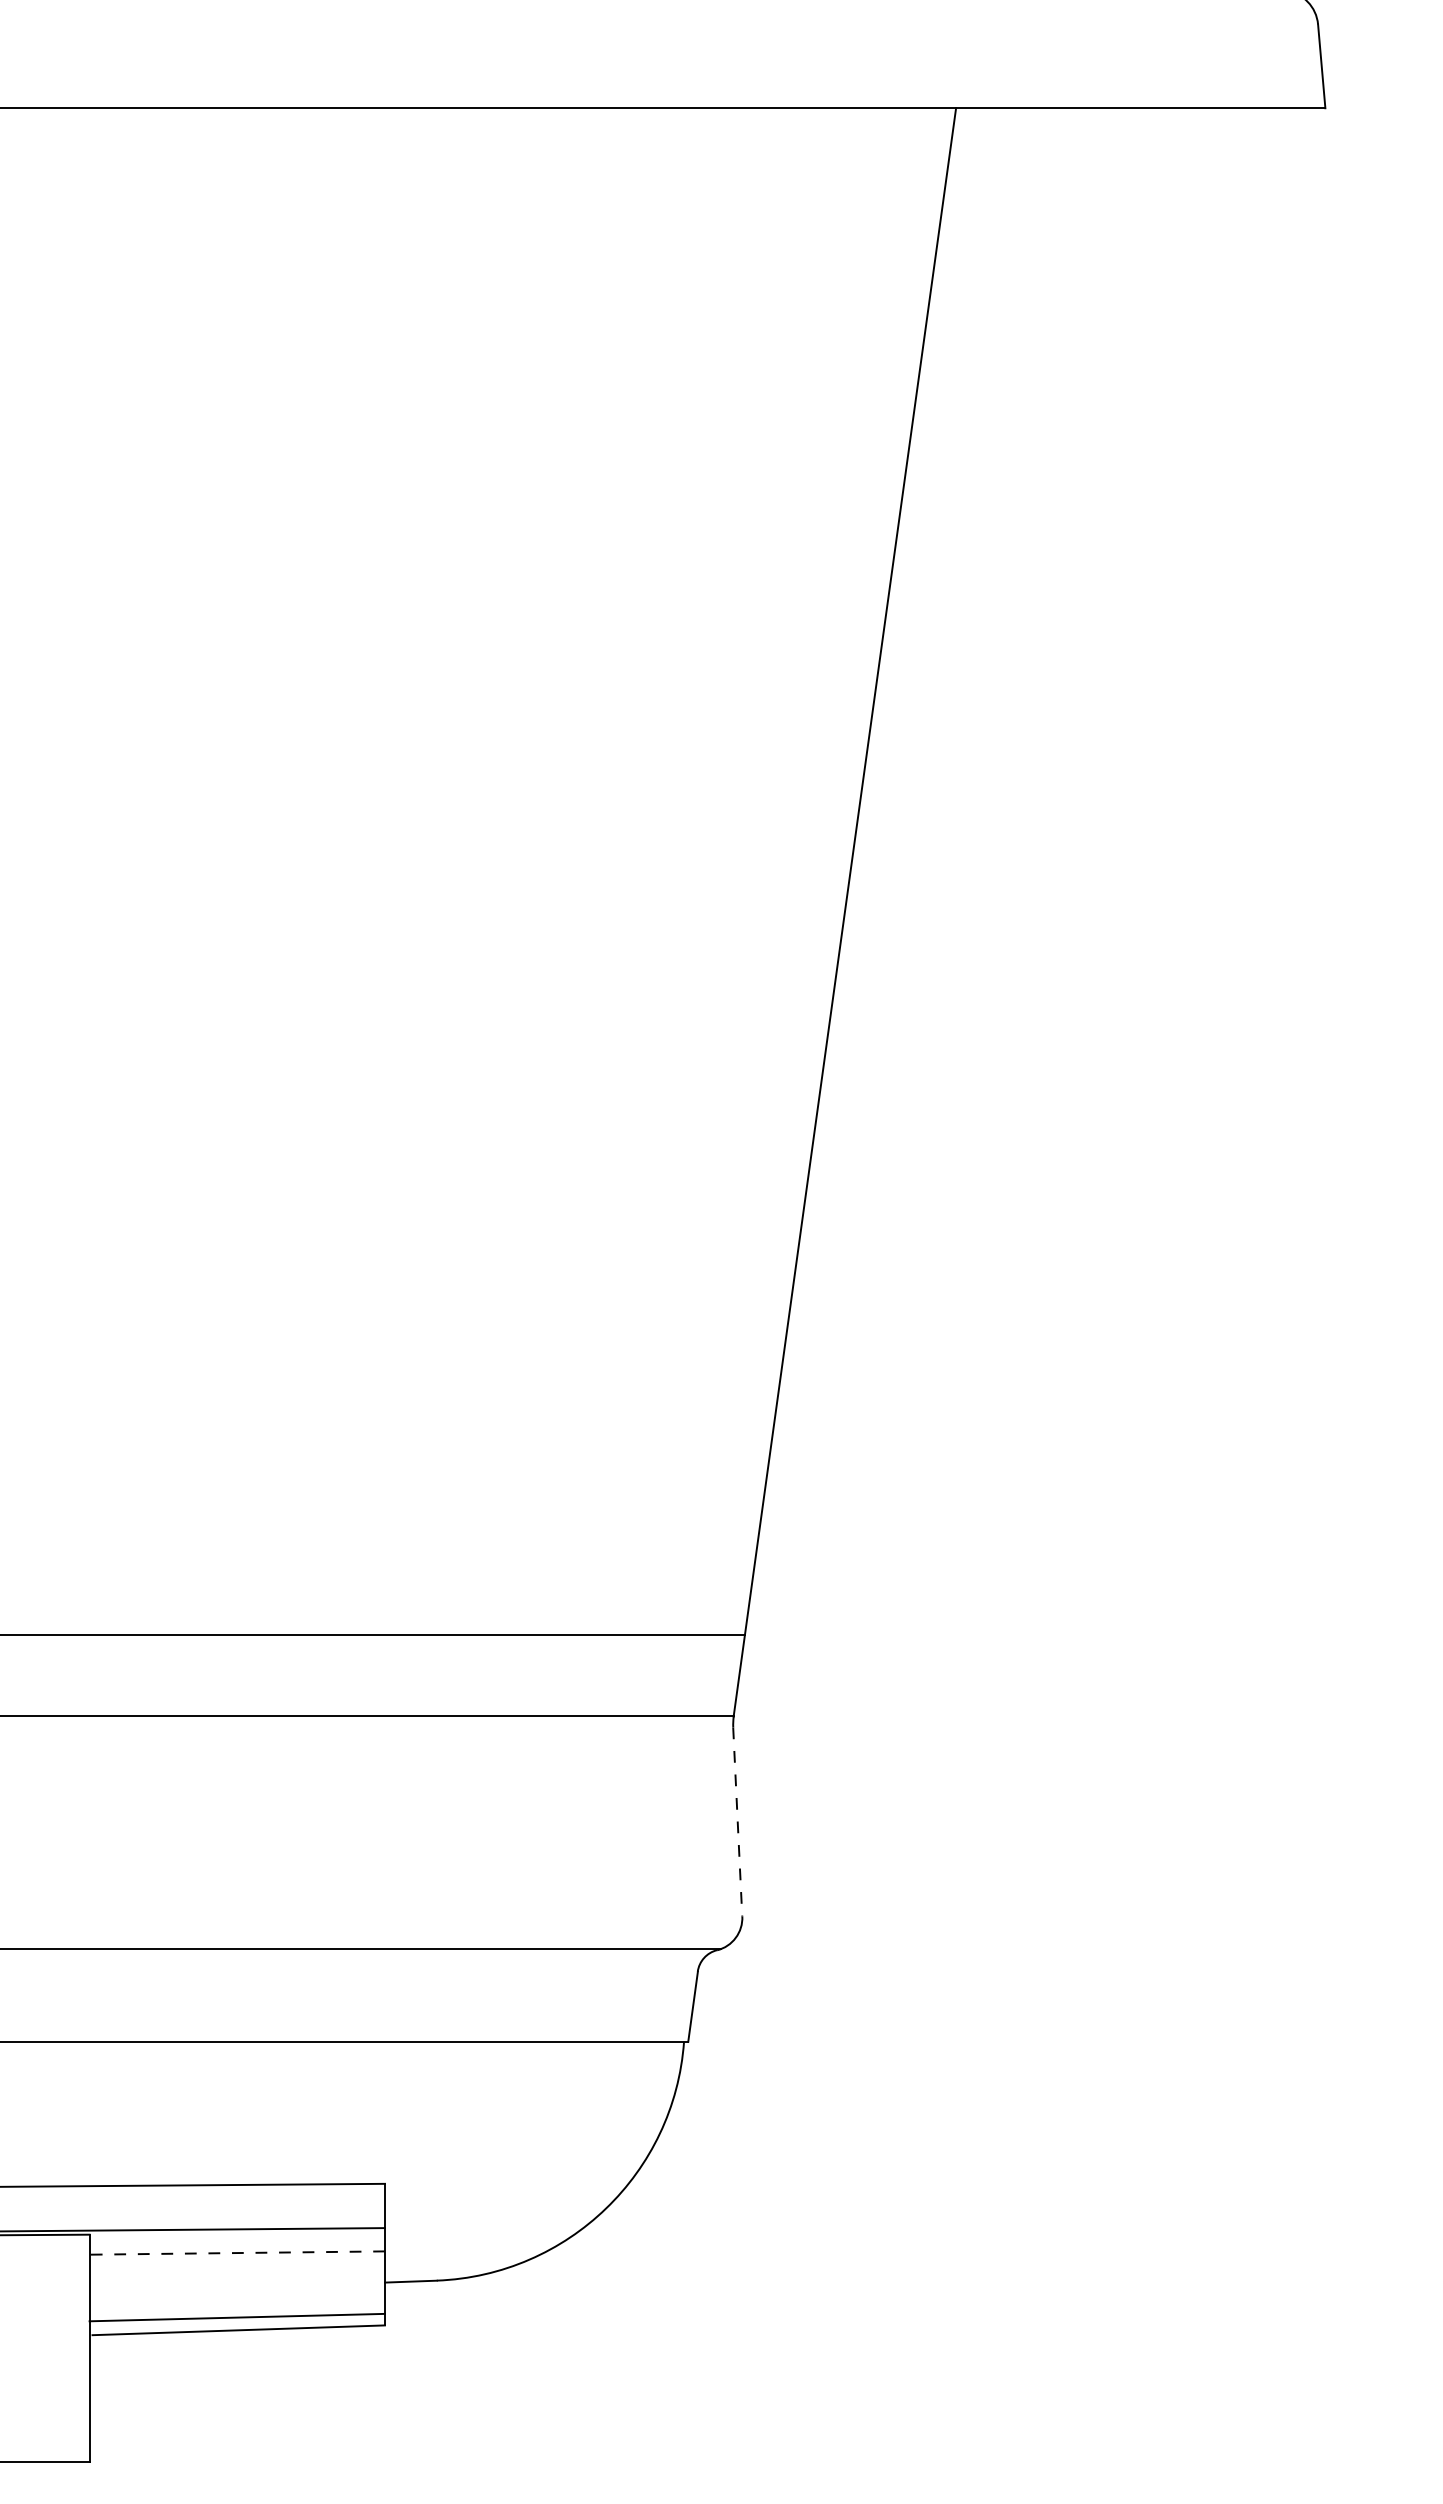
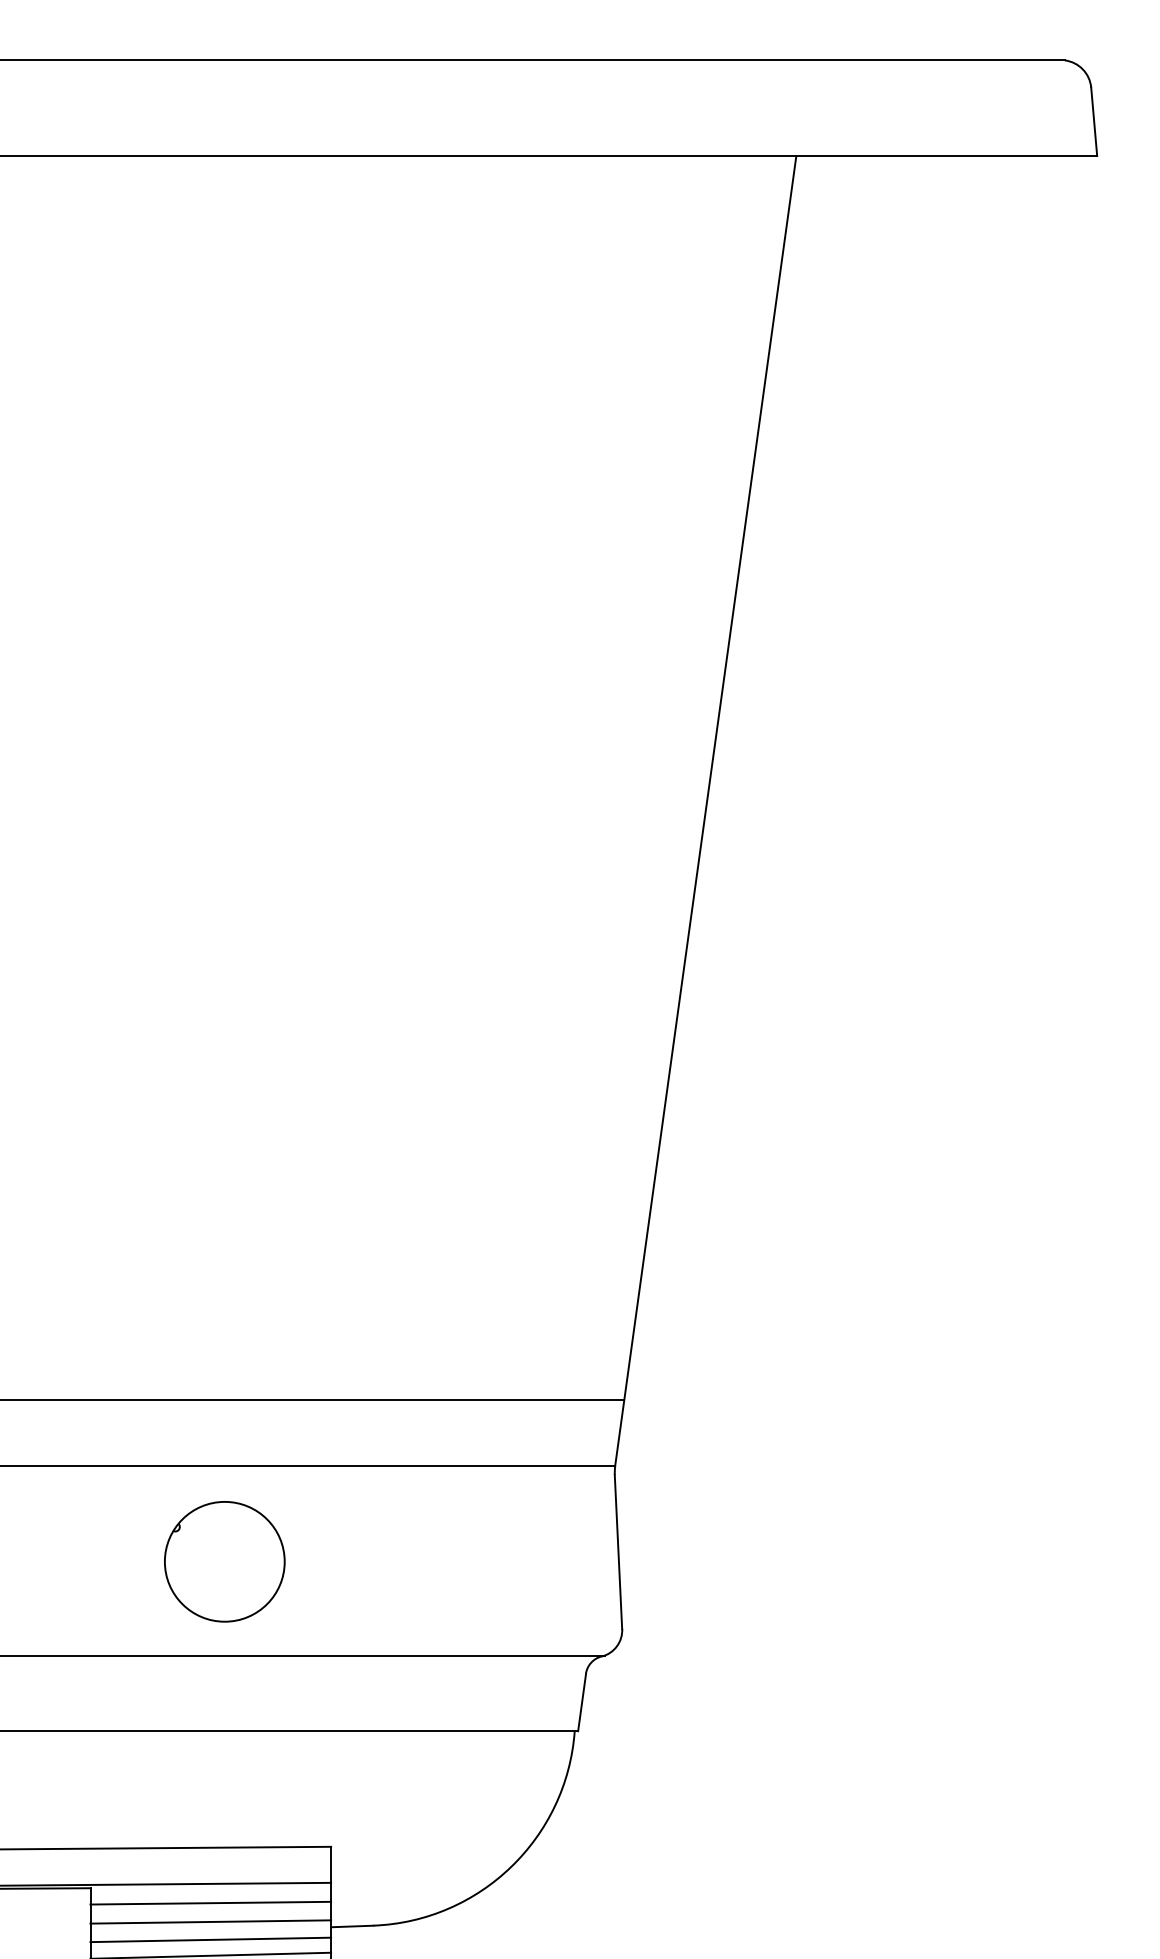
line: (737, 1821) -> (618, 1551), dashed -> solid
part: (254, 1833) -> (224, 1561), added
line: (237, 2253) -> (210, 1903), dashed -> solid
line: (236, 2276) -> (210, 1922), added
line: (236, 2297) -> (210, 1939), added

